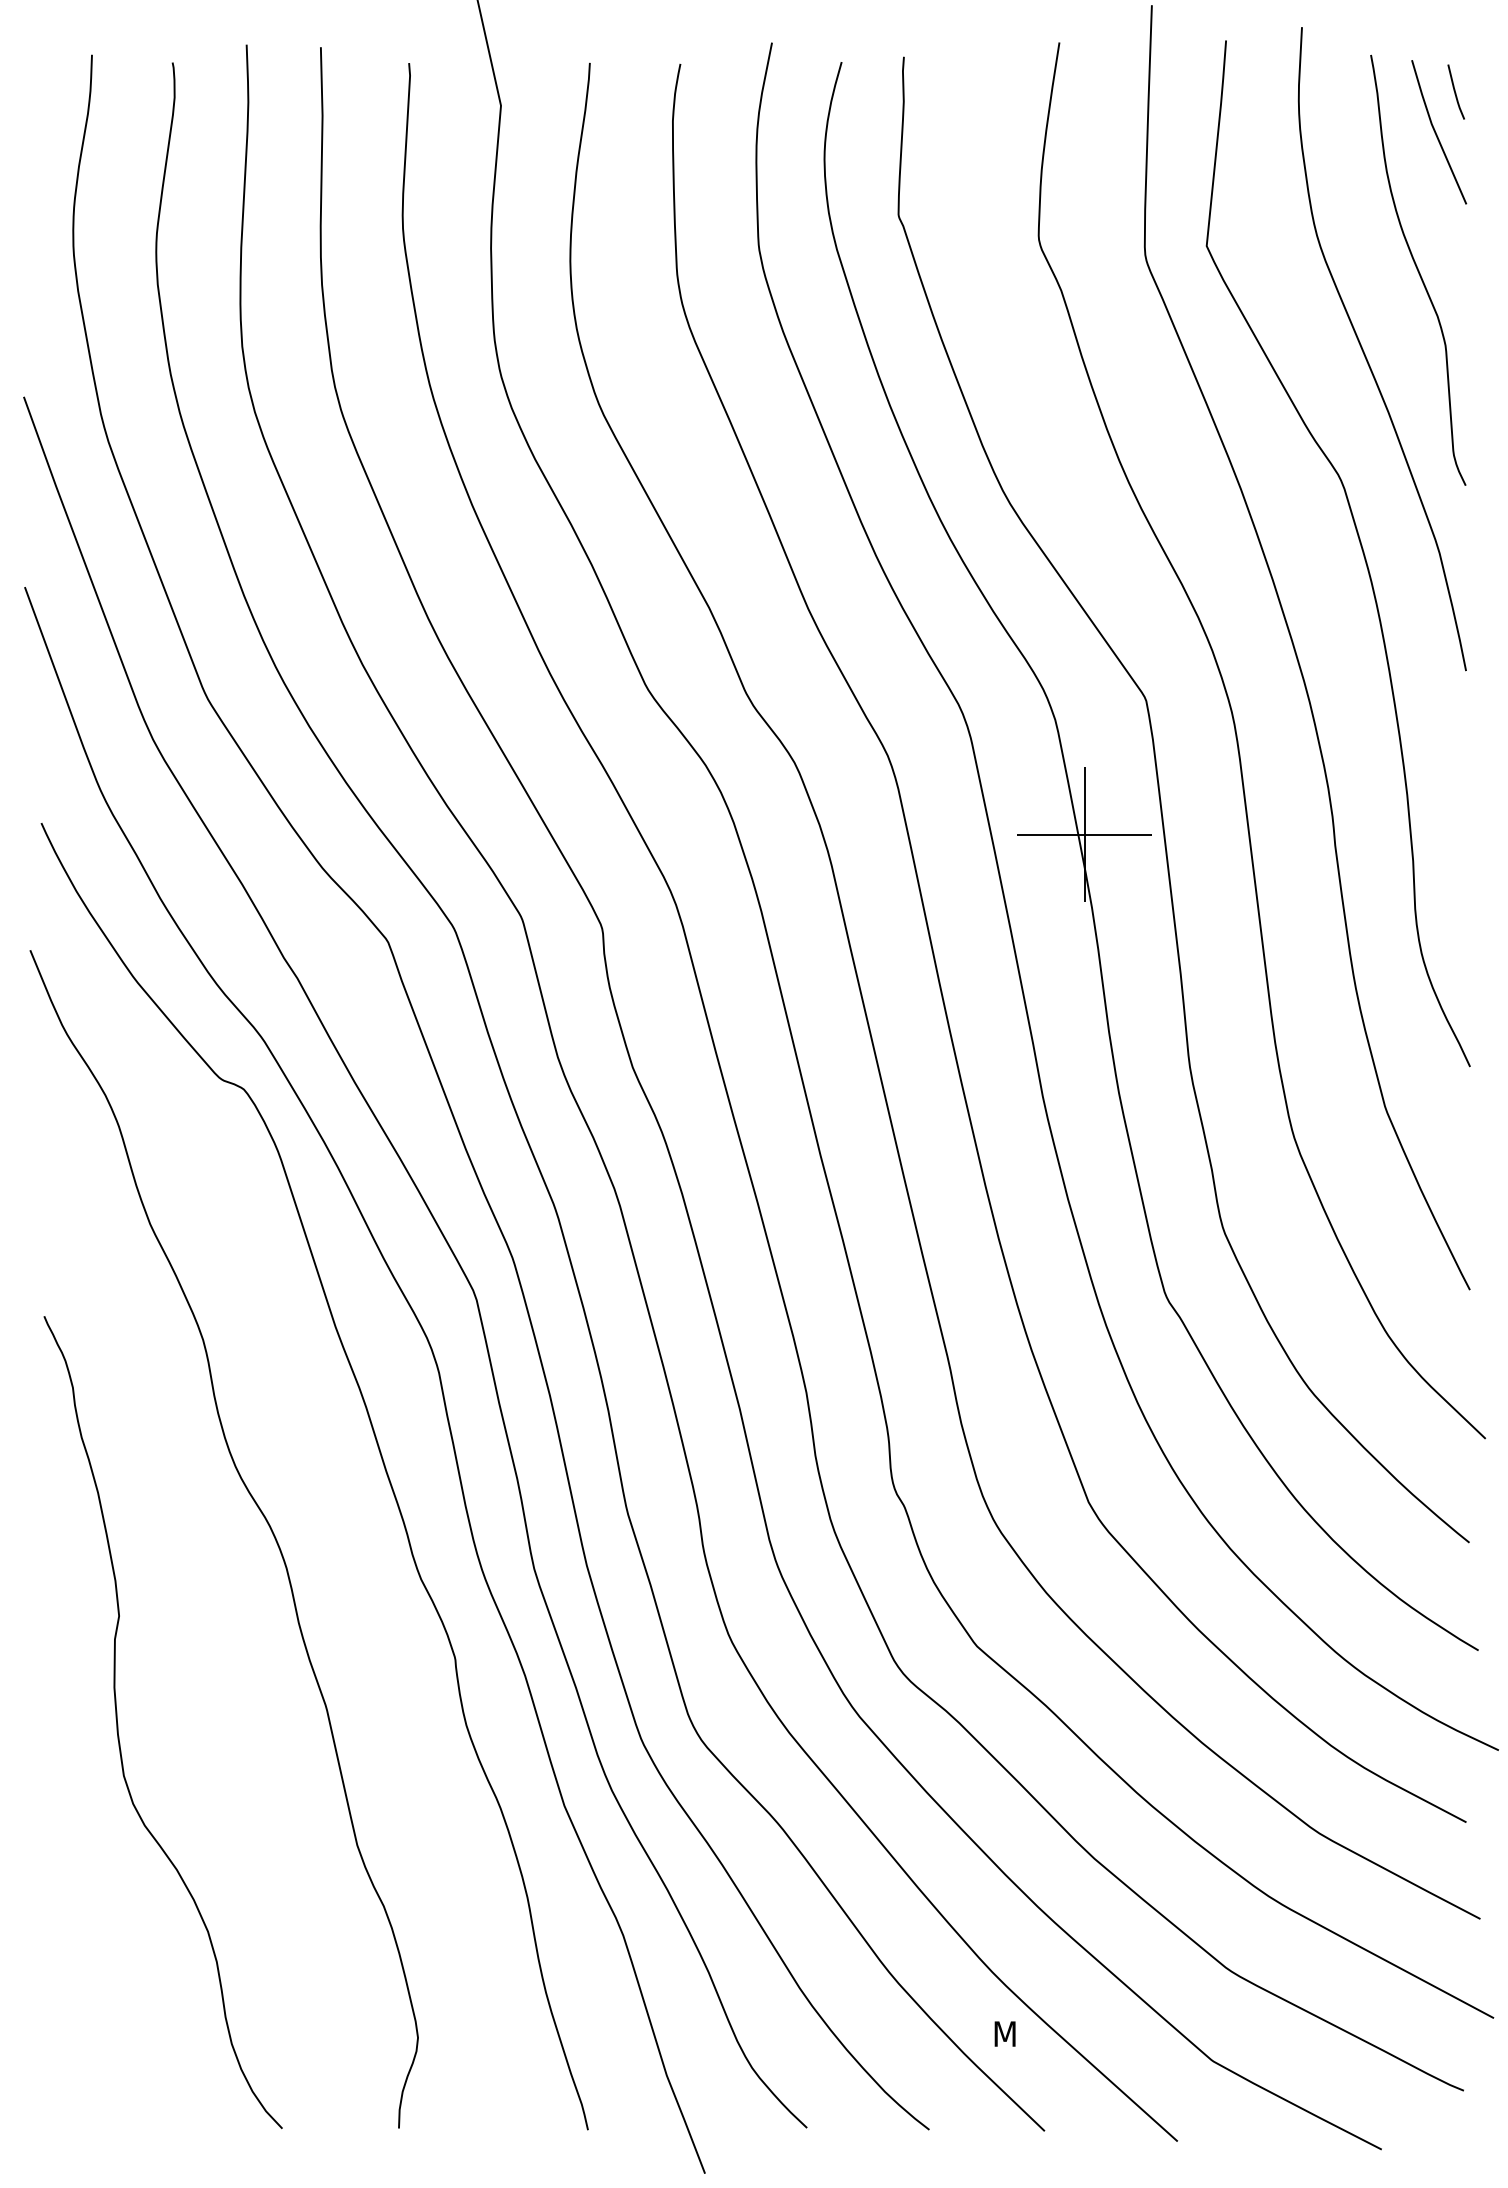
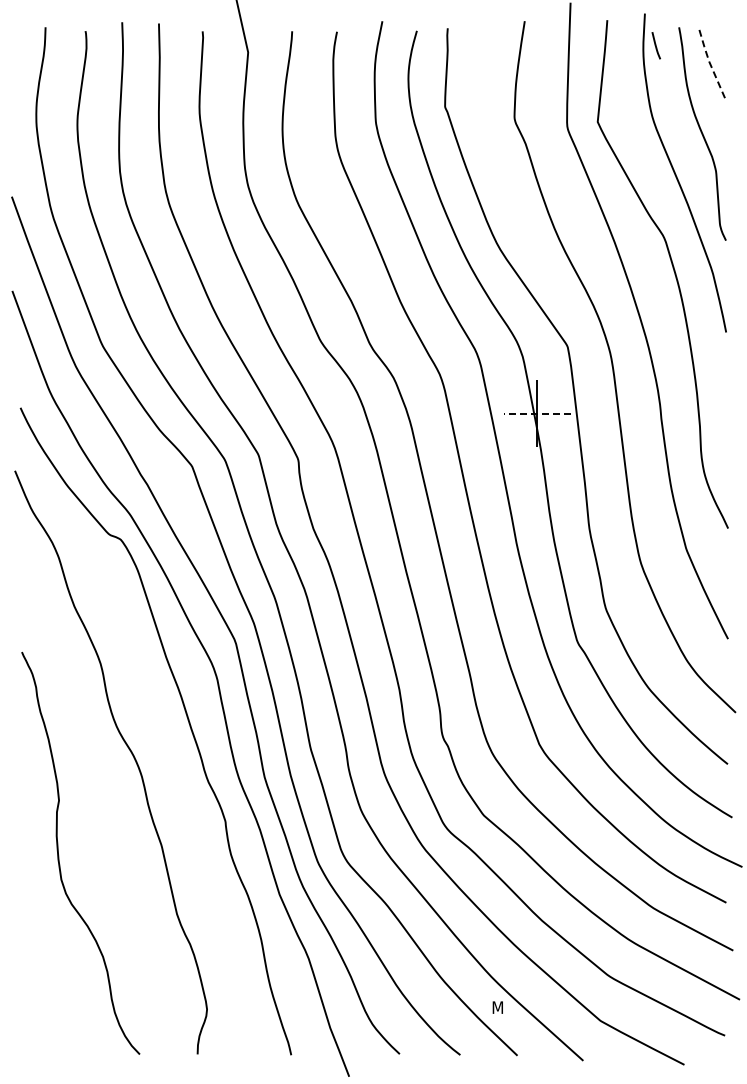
line: (1454, 91) -> (655, 45), moved
line: (1434, 131) -> (710, 65), solid -> dashed
line: (1083, 834) -> (536, 413), solid -> dashed

